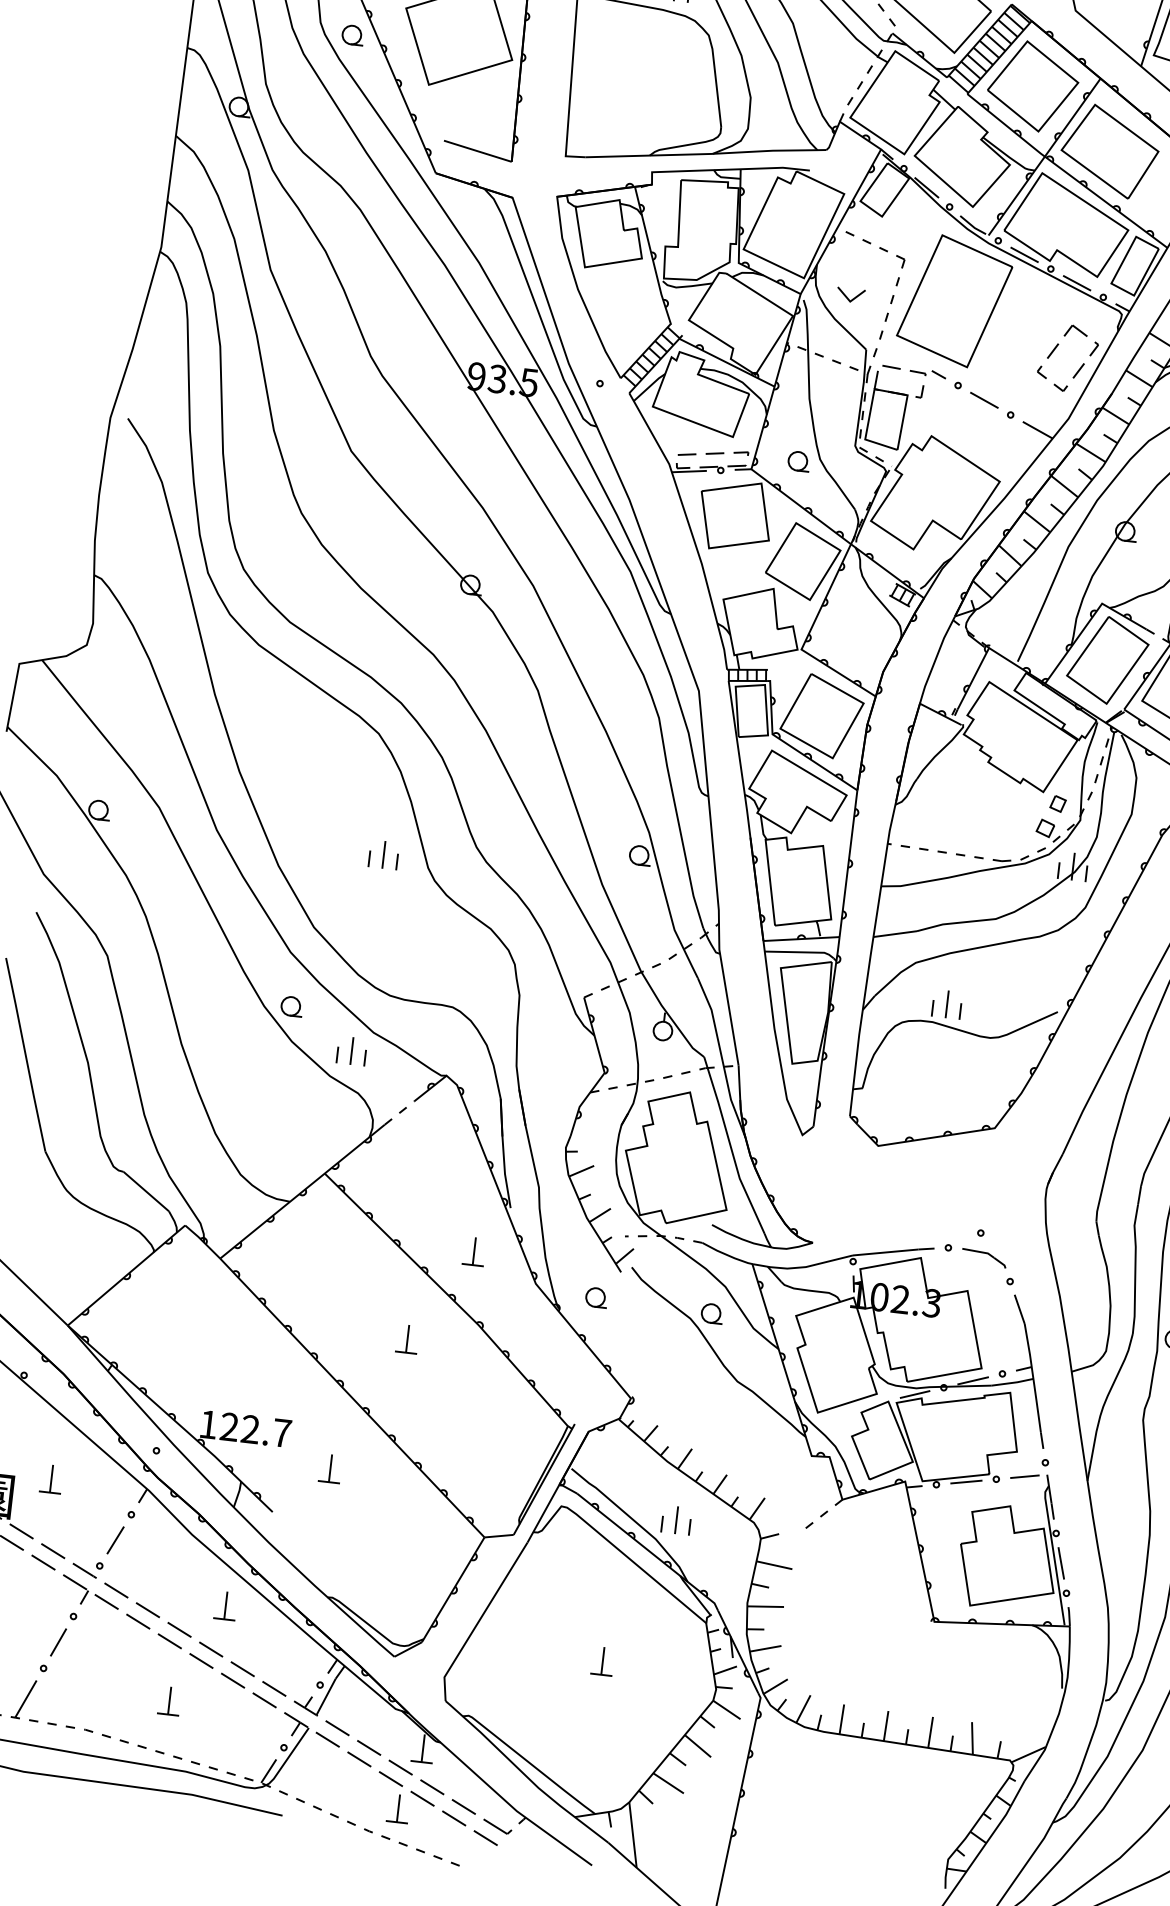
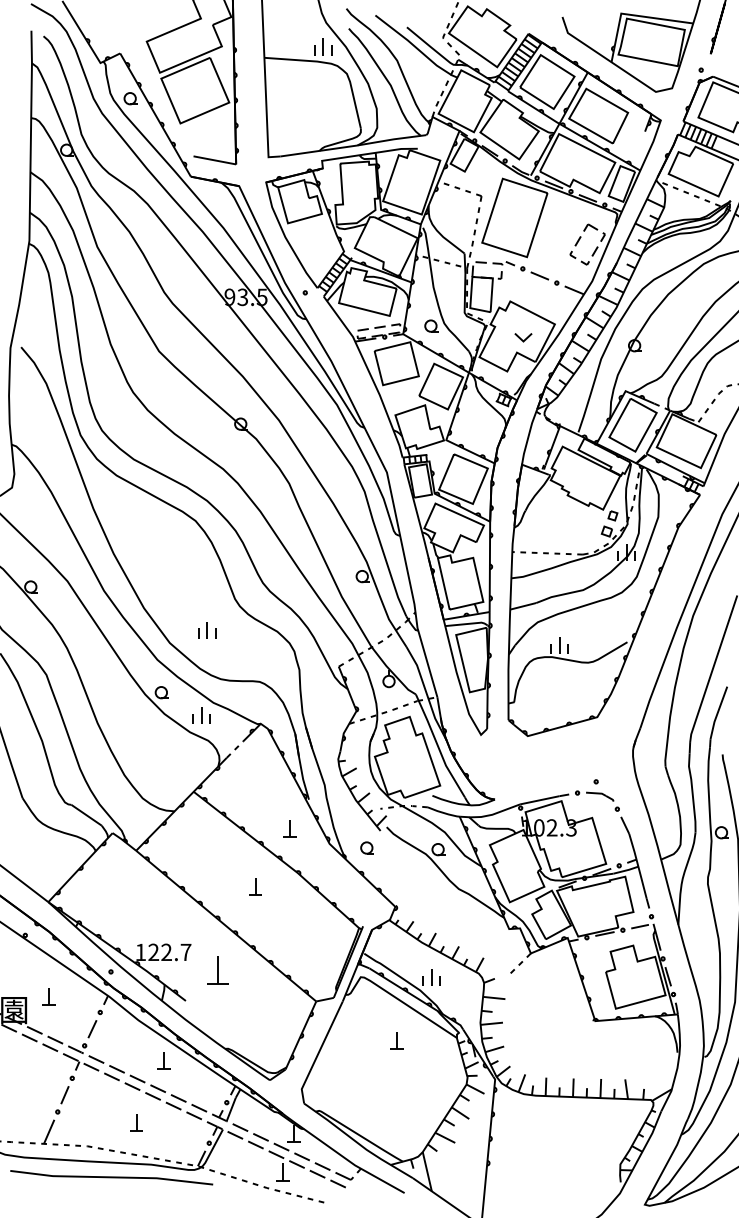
part: (851, 295) -> (523, 337), moved
part: (384, 855) -> (207, 630), moved
part: (329, 1468) -> (217, 970), size x1.6
part: (602, 1661) -> (396, 1040), moved

